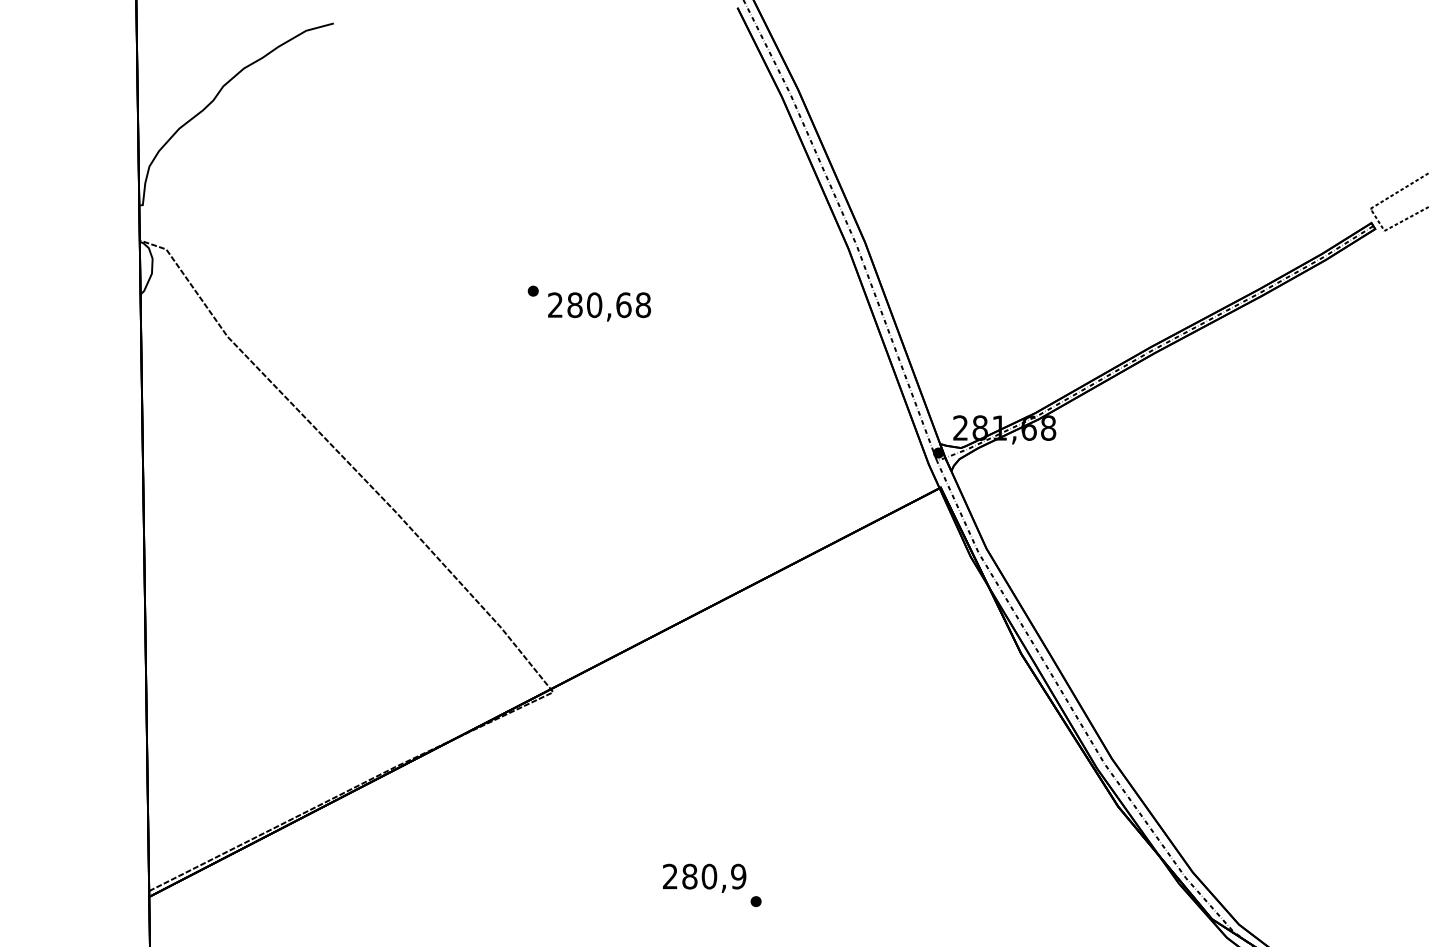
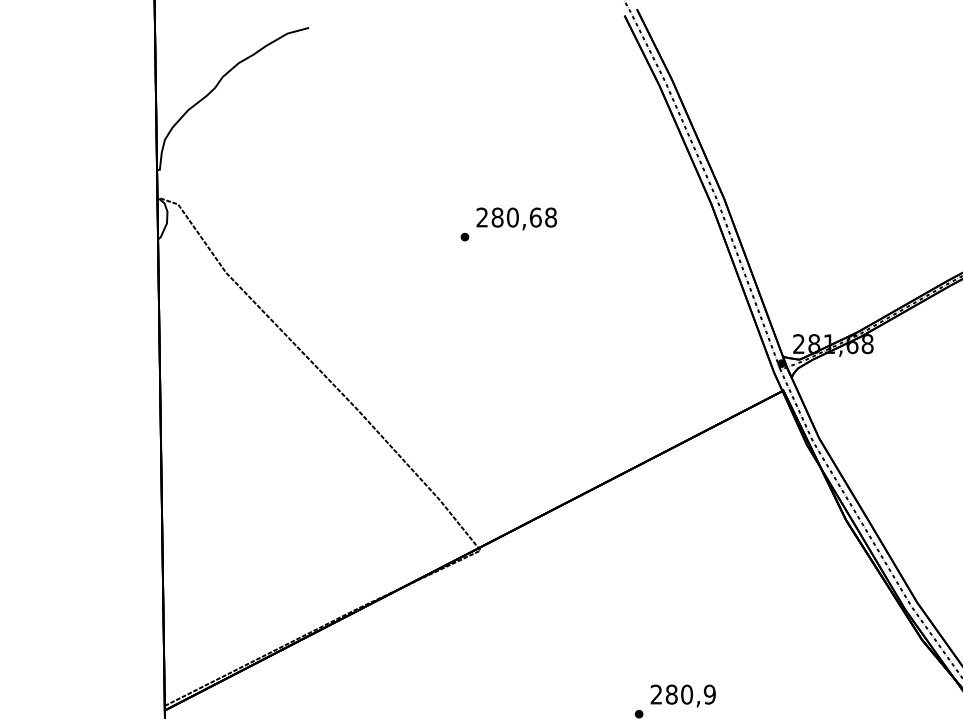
text: (599, 306) -> (516, 218), moved
text: (704, 877) -> (683, 695), moved

